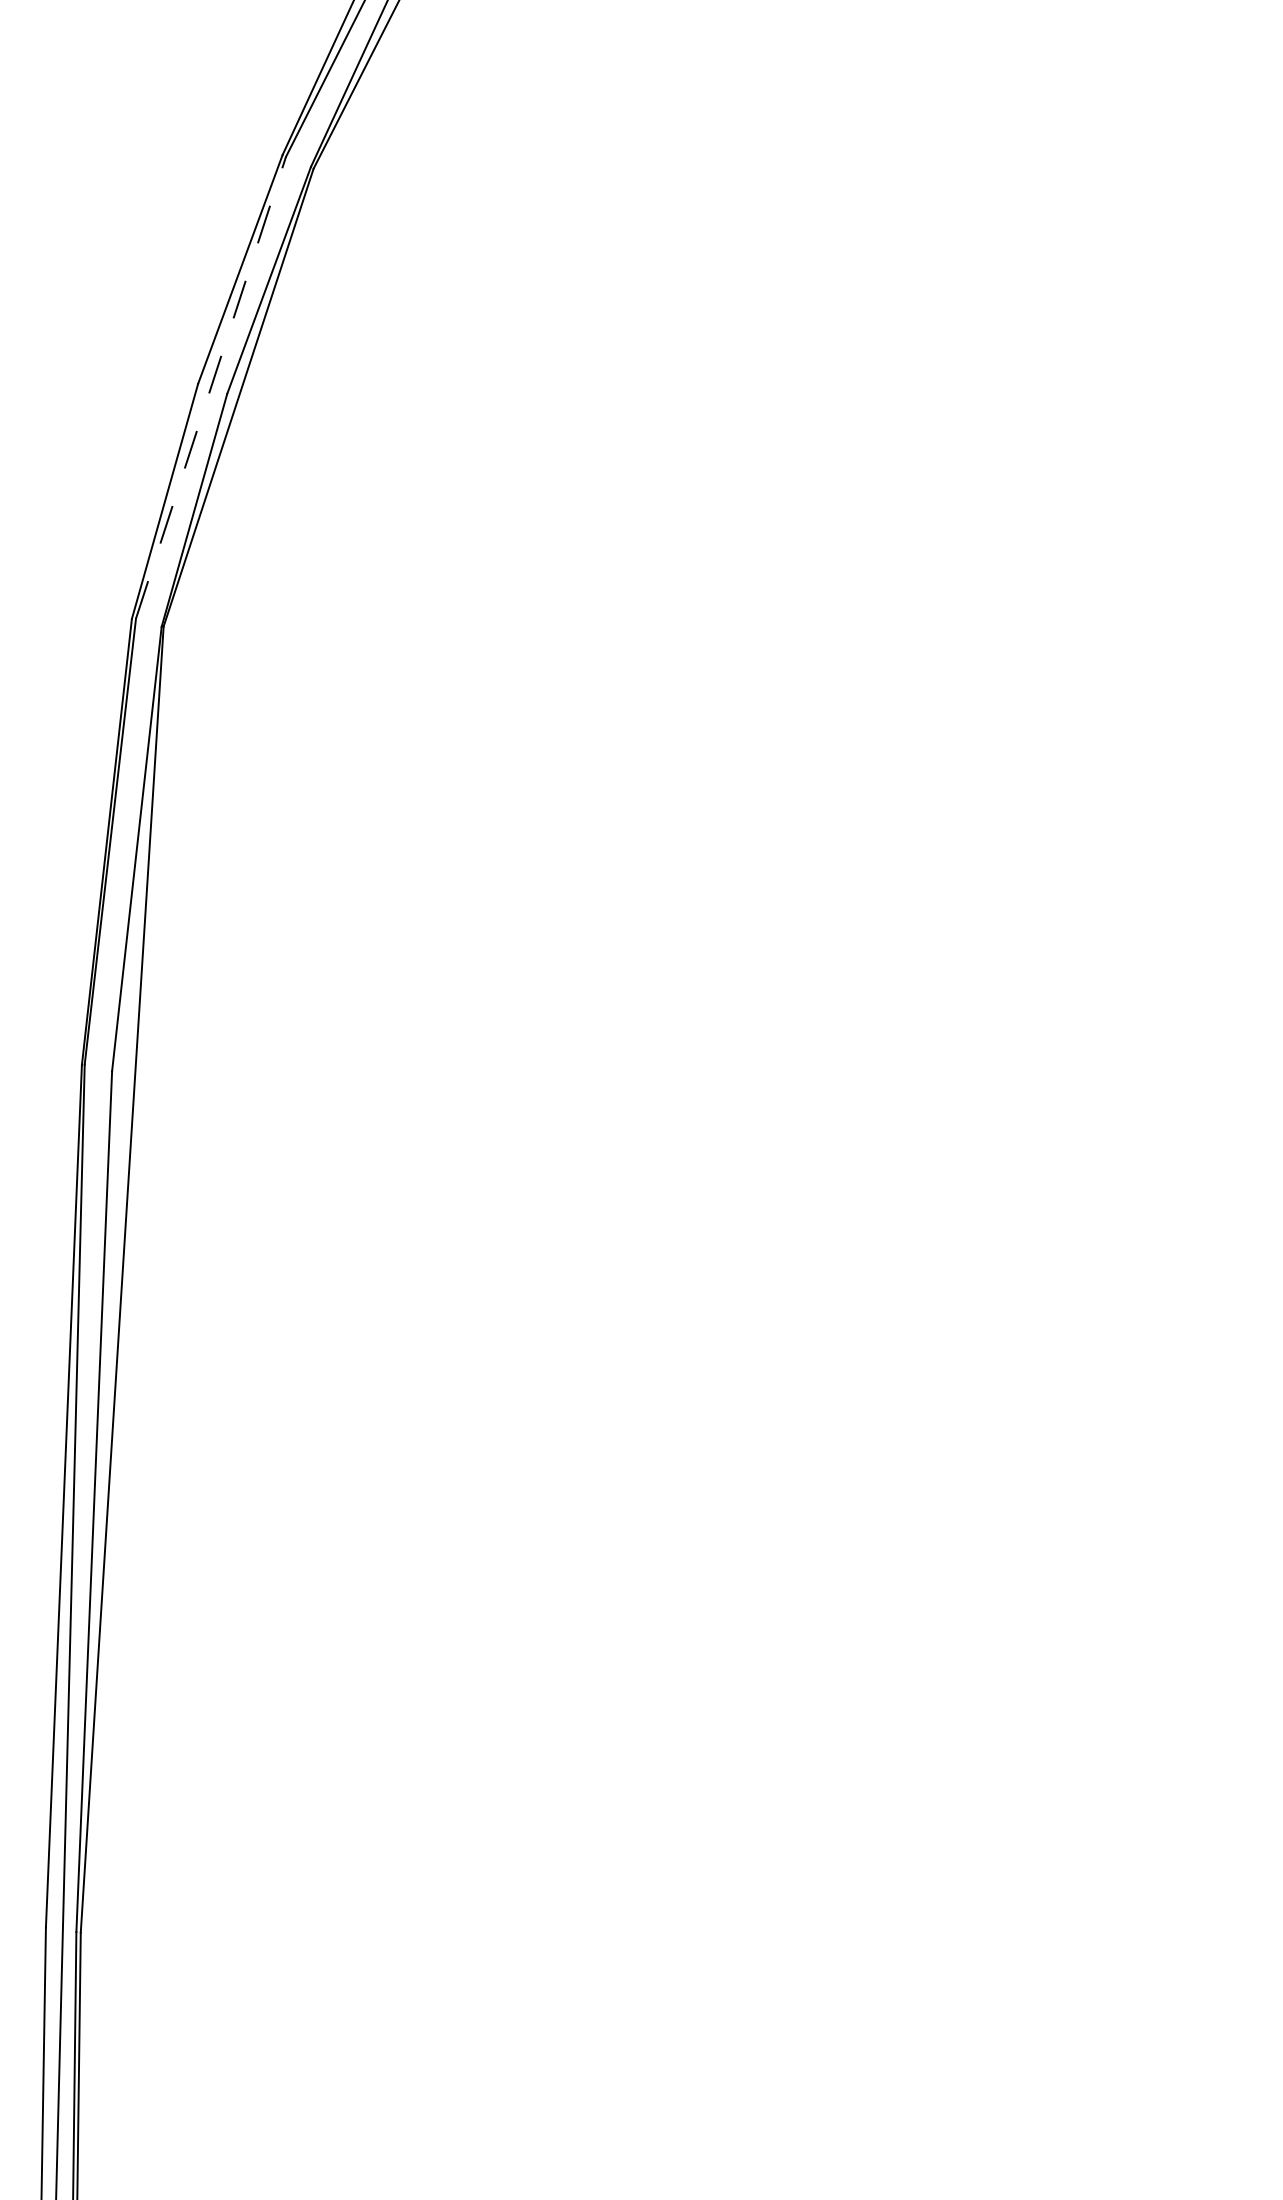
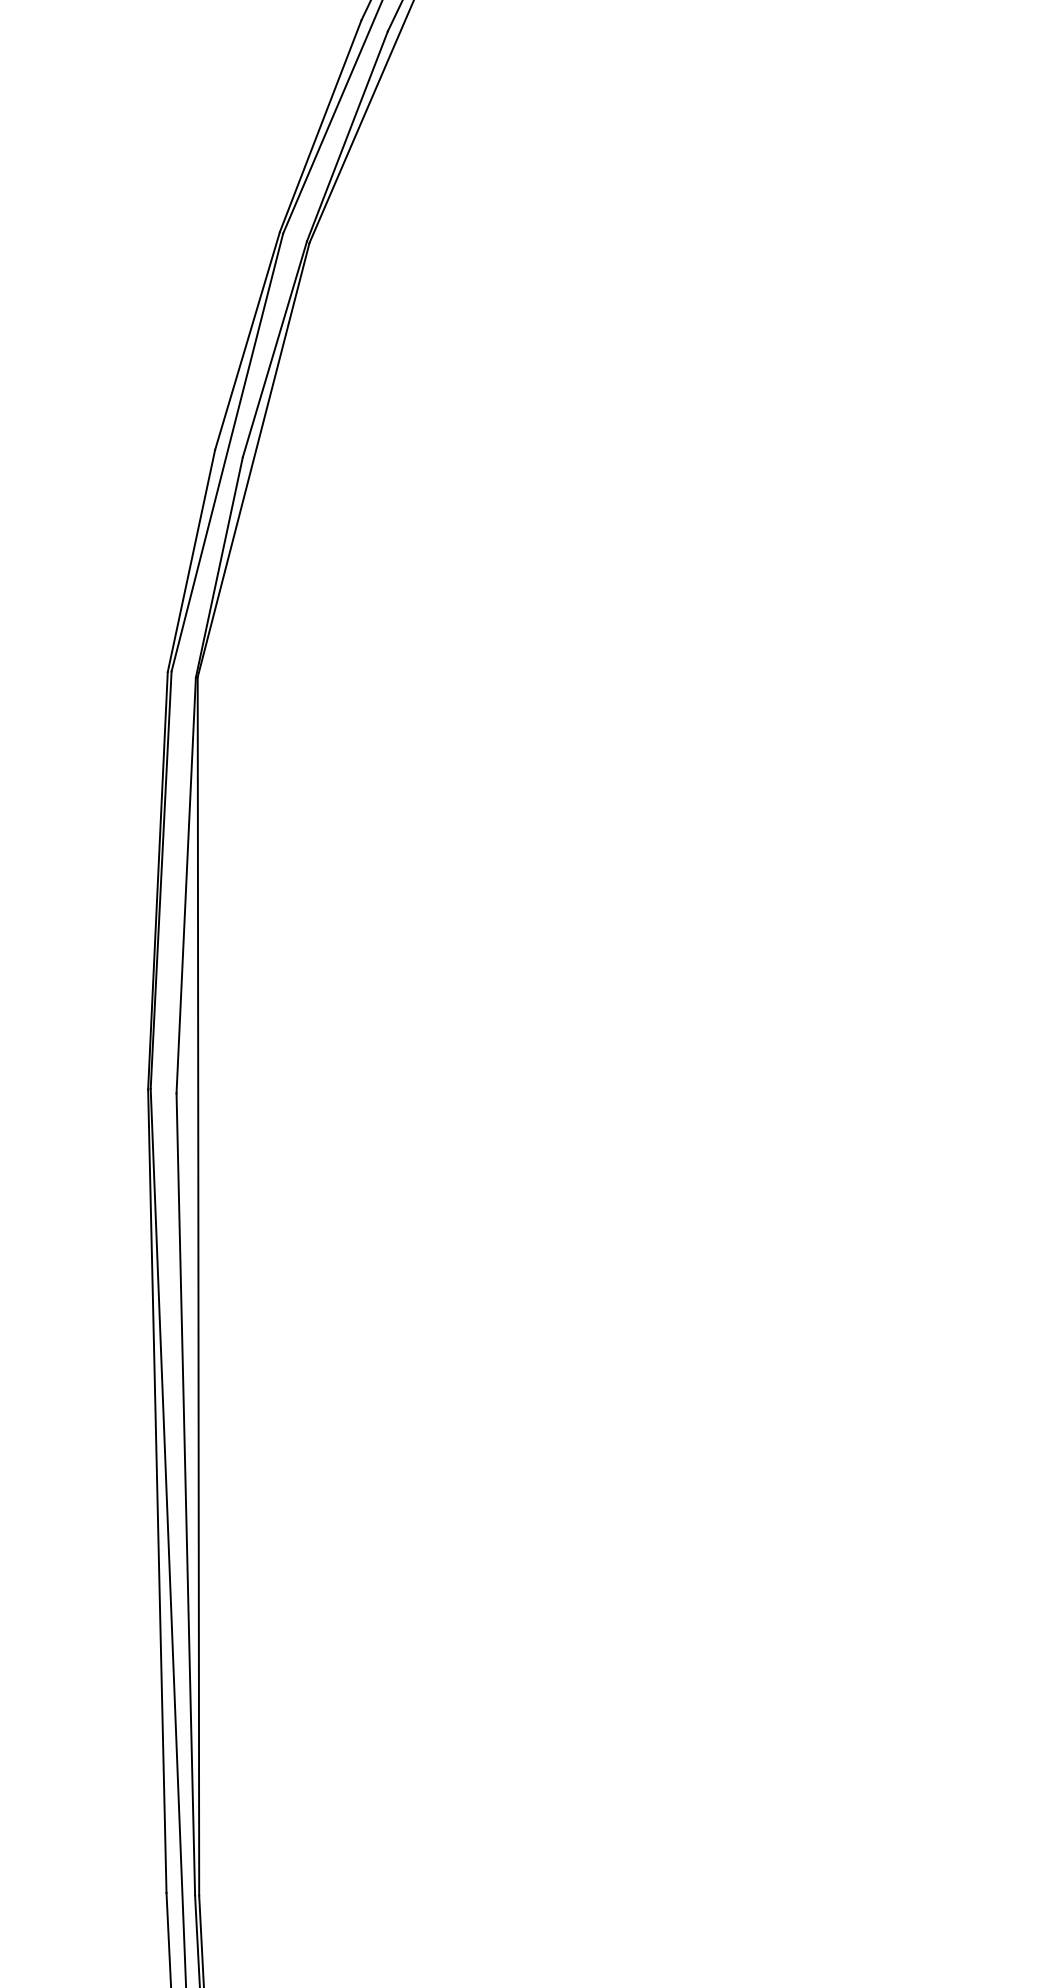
line: (211, 387) -> (227, 452), dashed -> solid

